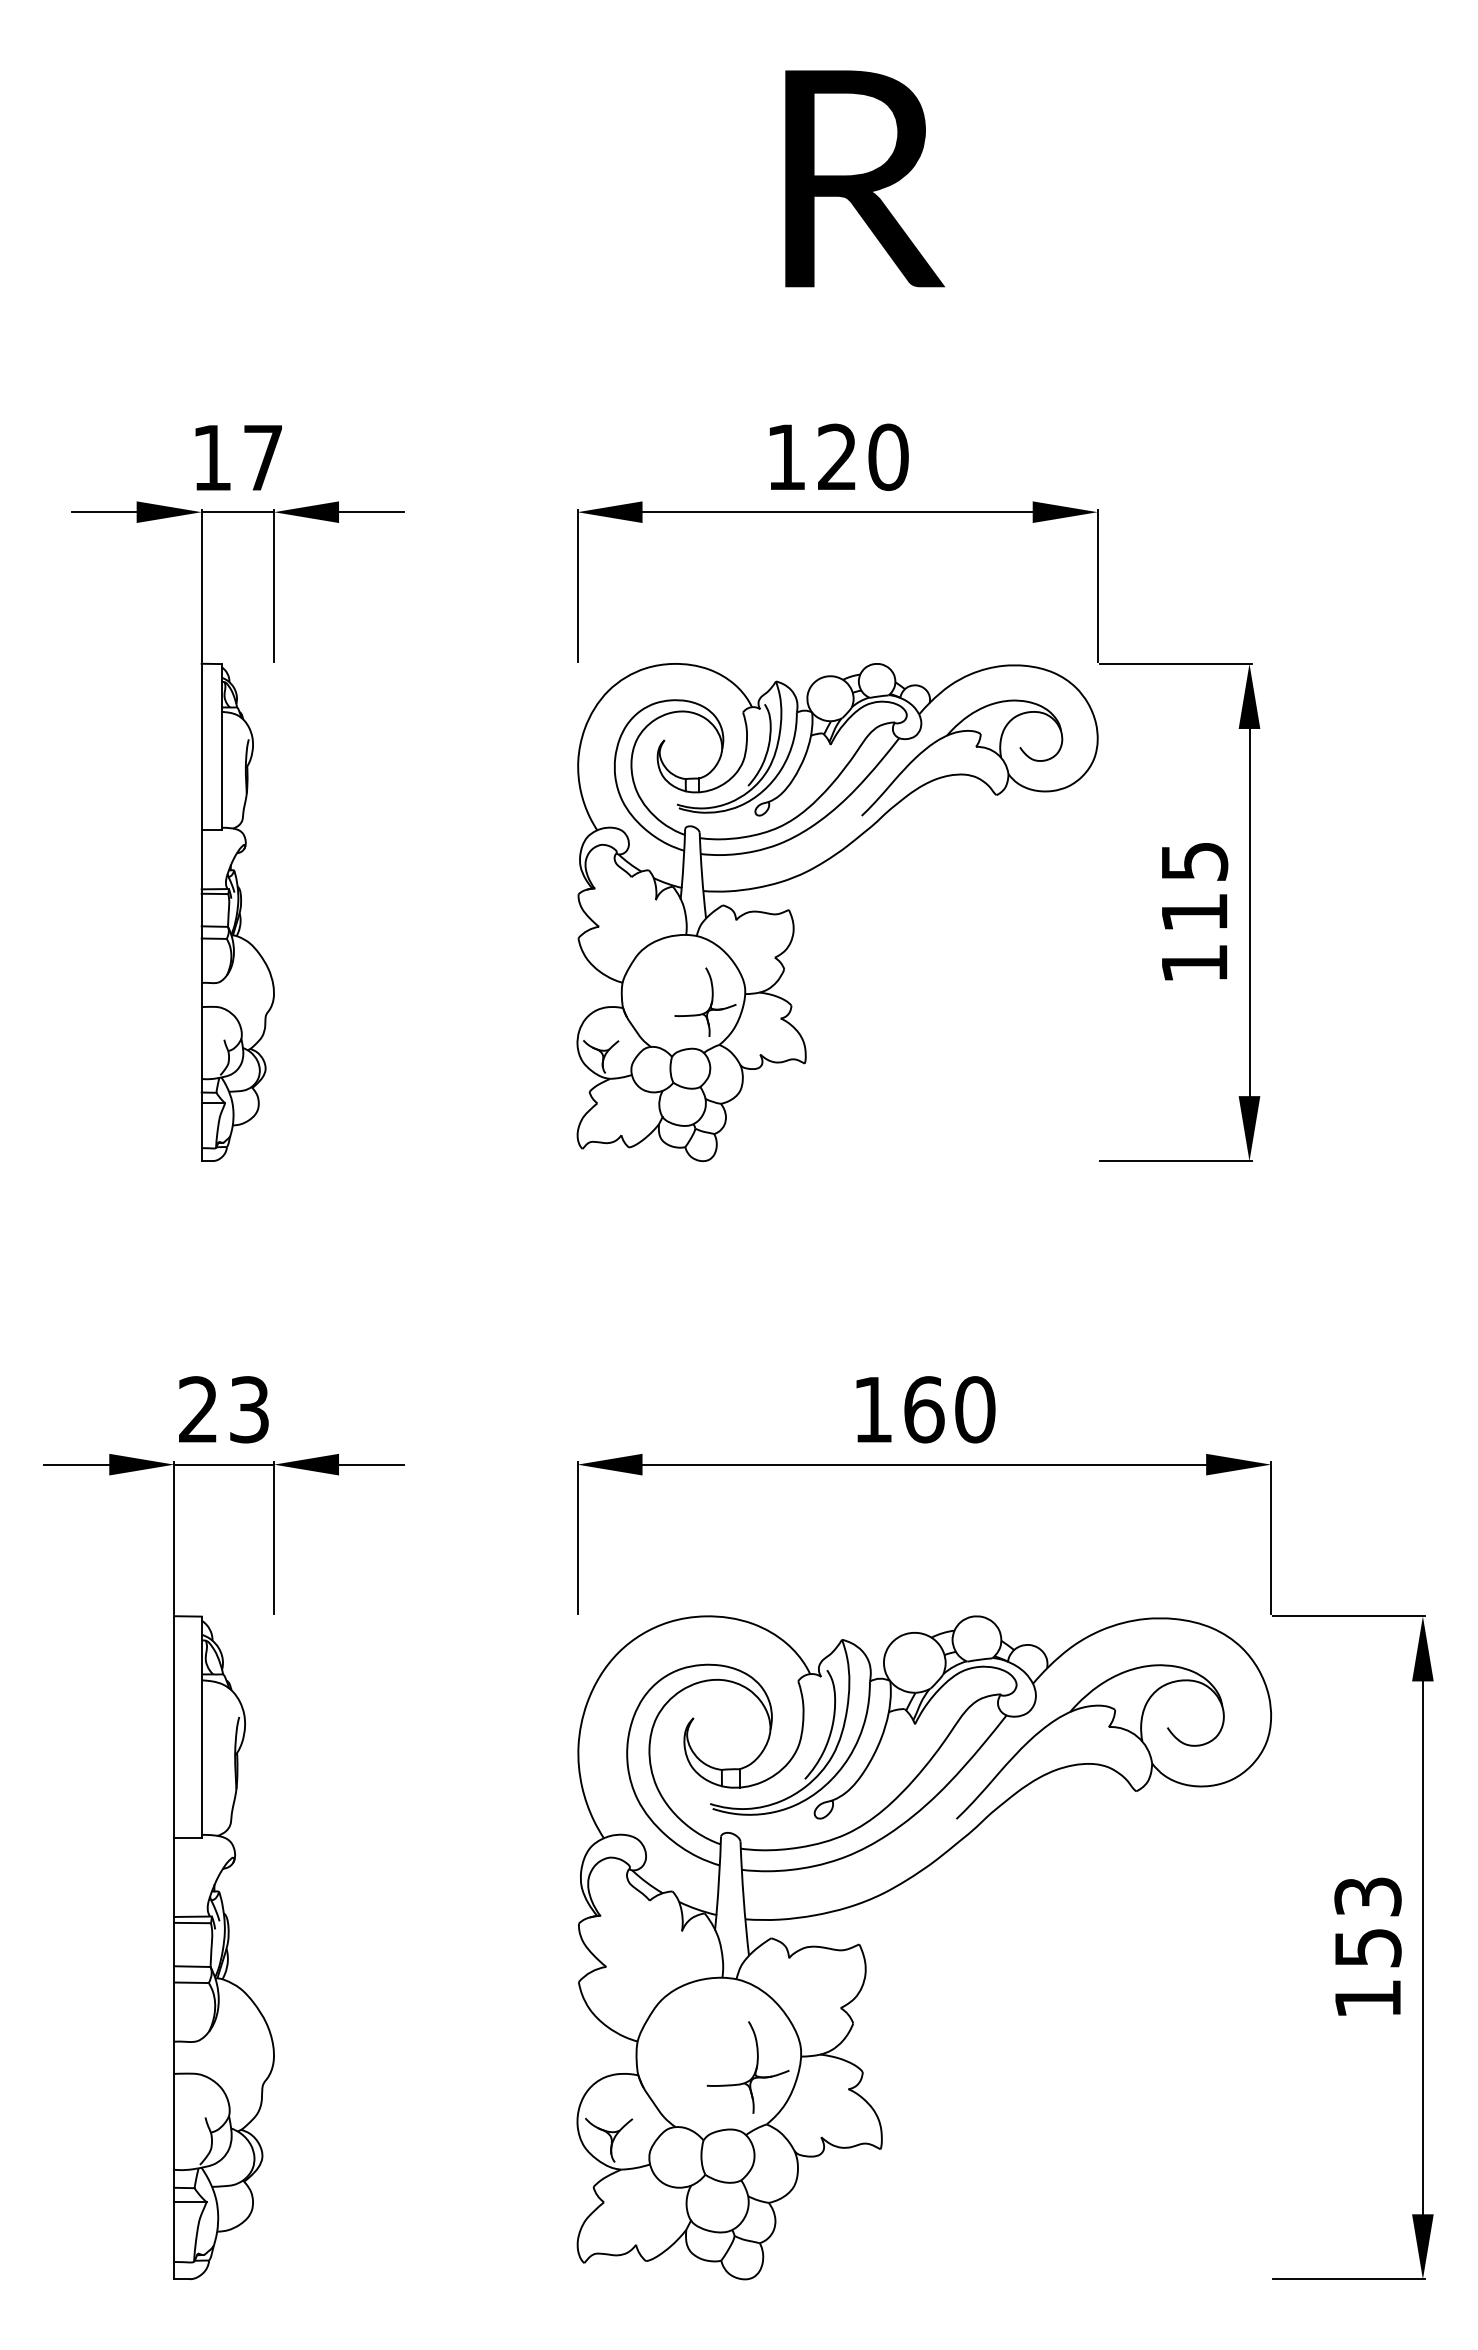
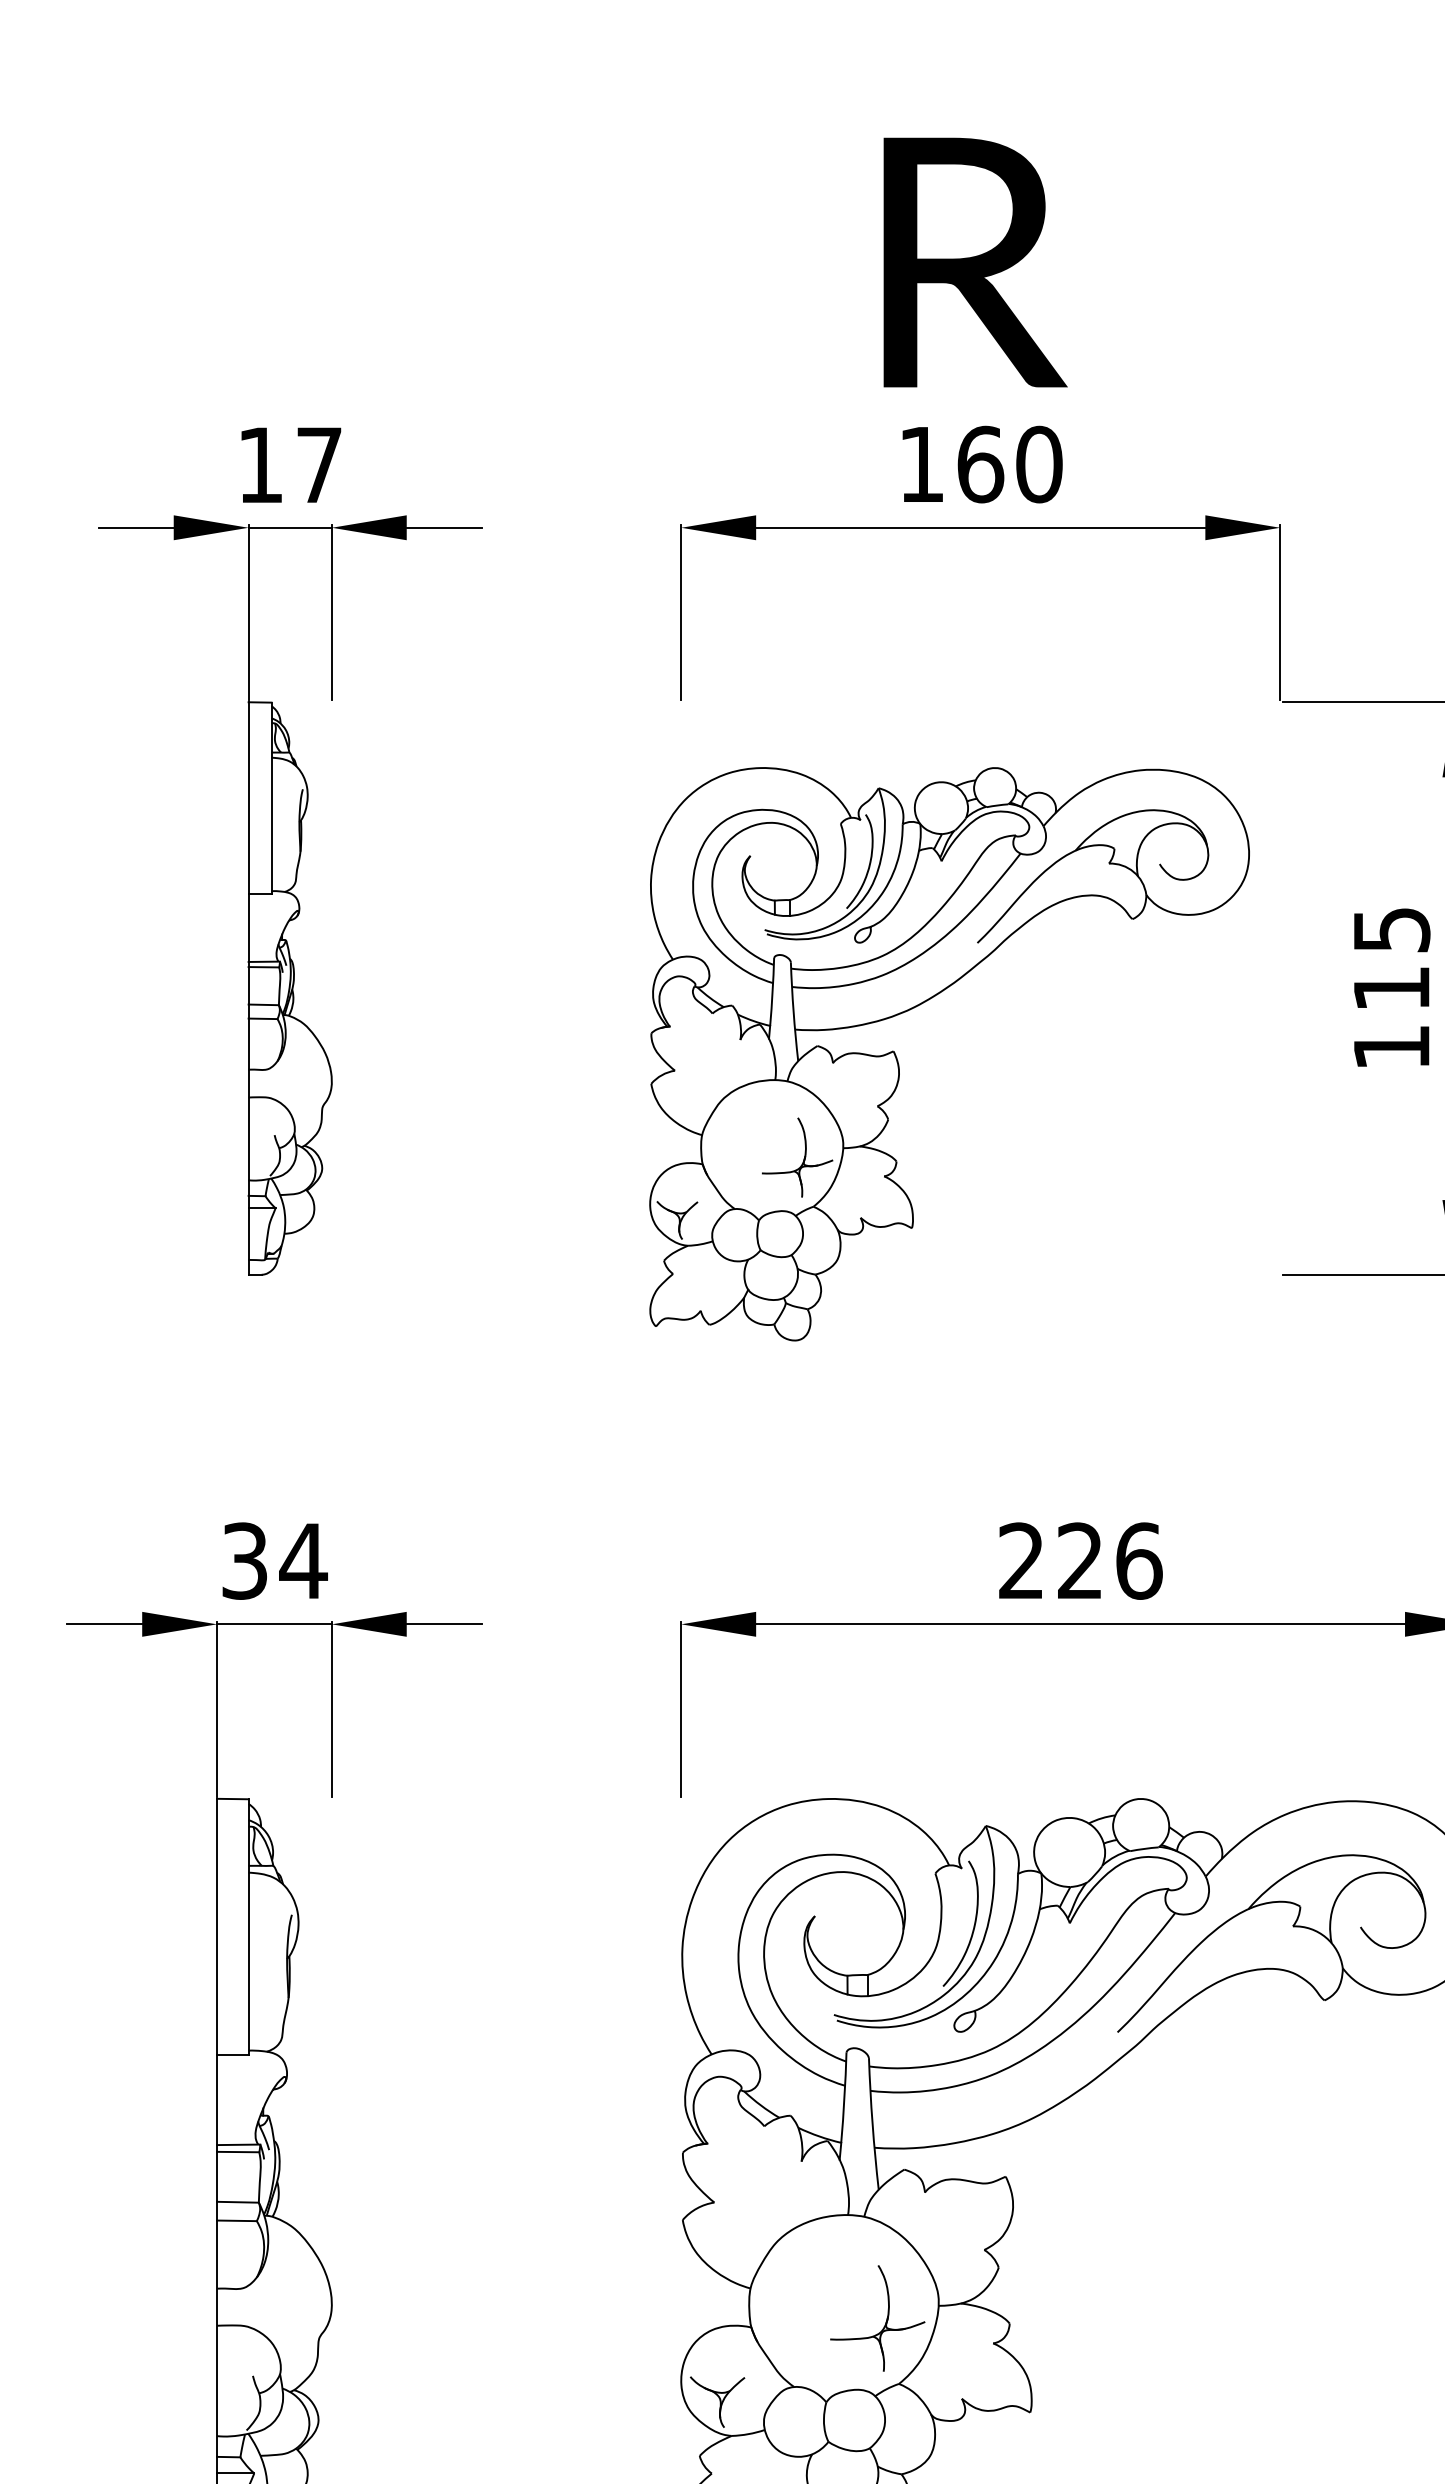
text: (864, 178) -> (974, 262), moved
text: (837, 456) -> (980, 463), 120 -> 160
part: (794, 923) -> (900, 1066), moved
text: (224, 1409) -> (274, 1560), 23 -> 34
text: (924, 1409) -> (1080, 1560), 160 -> 226

